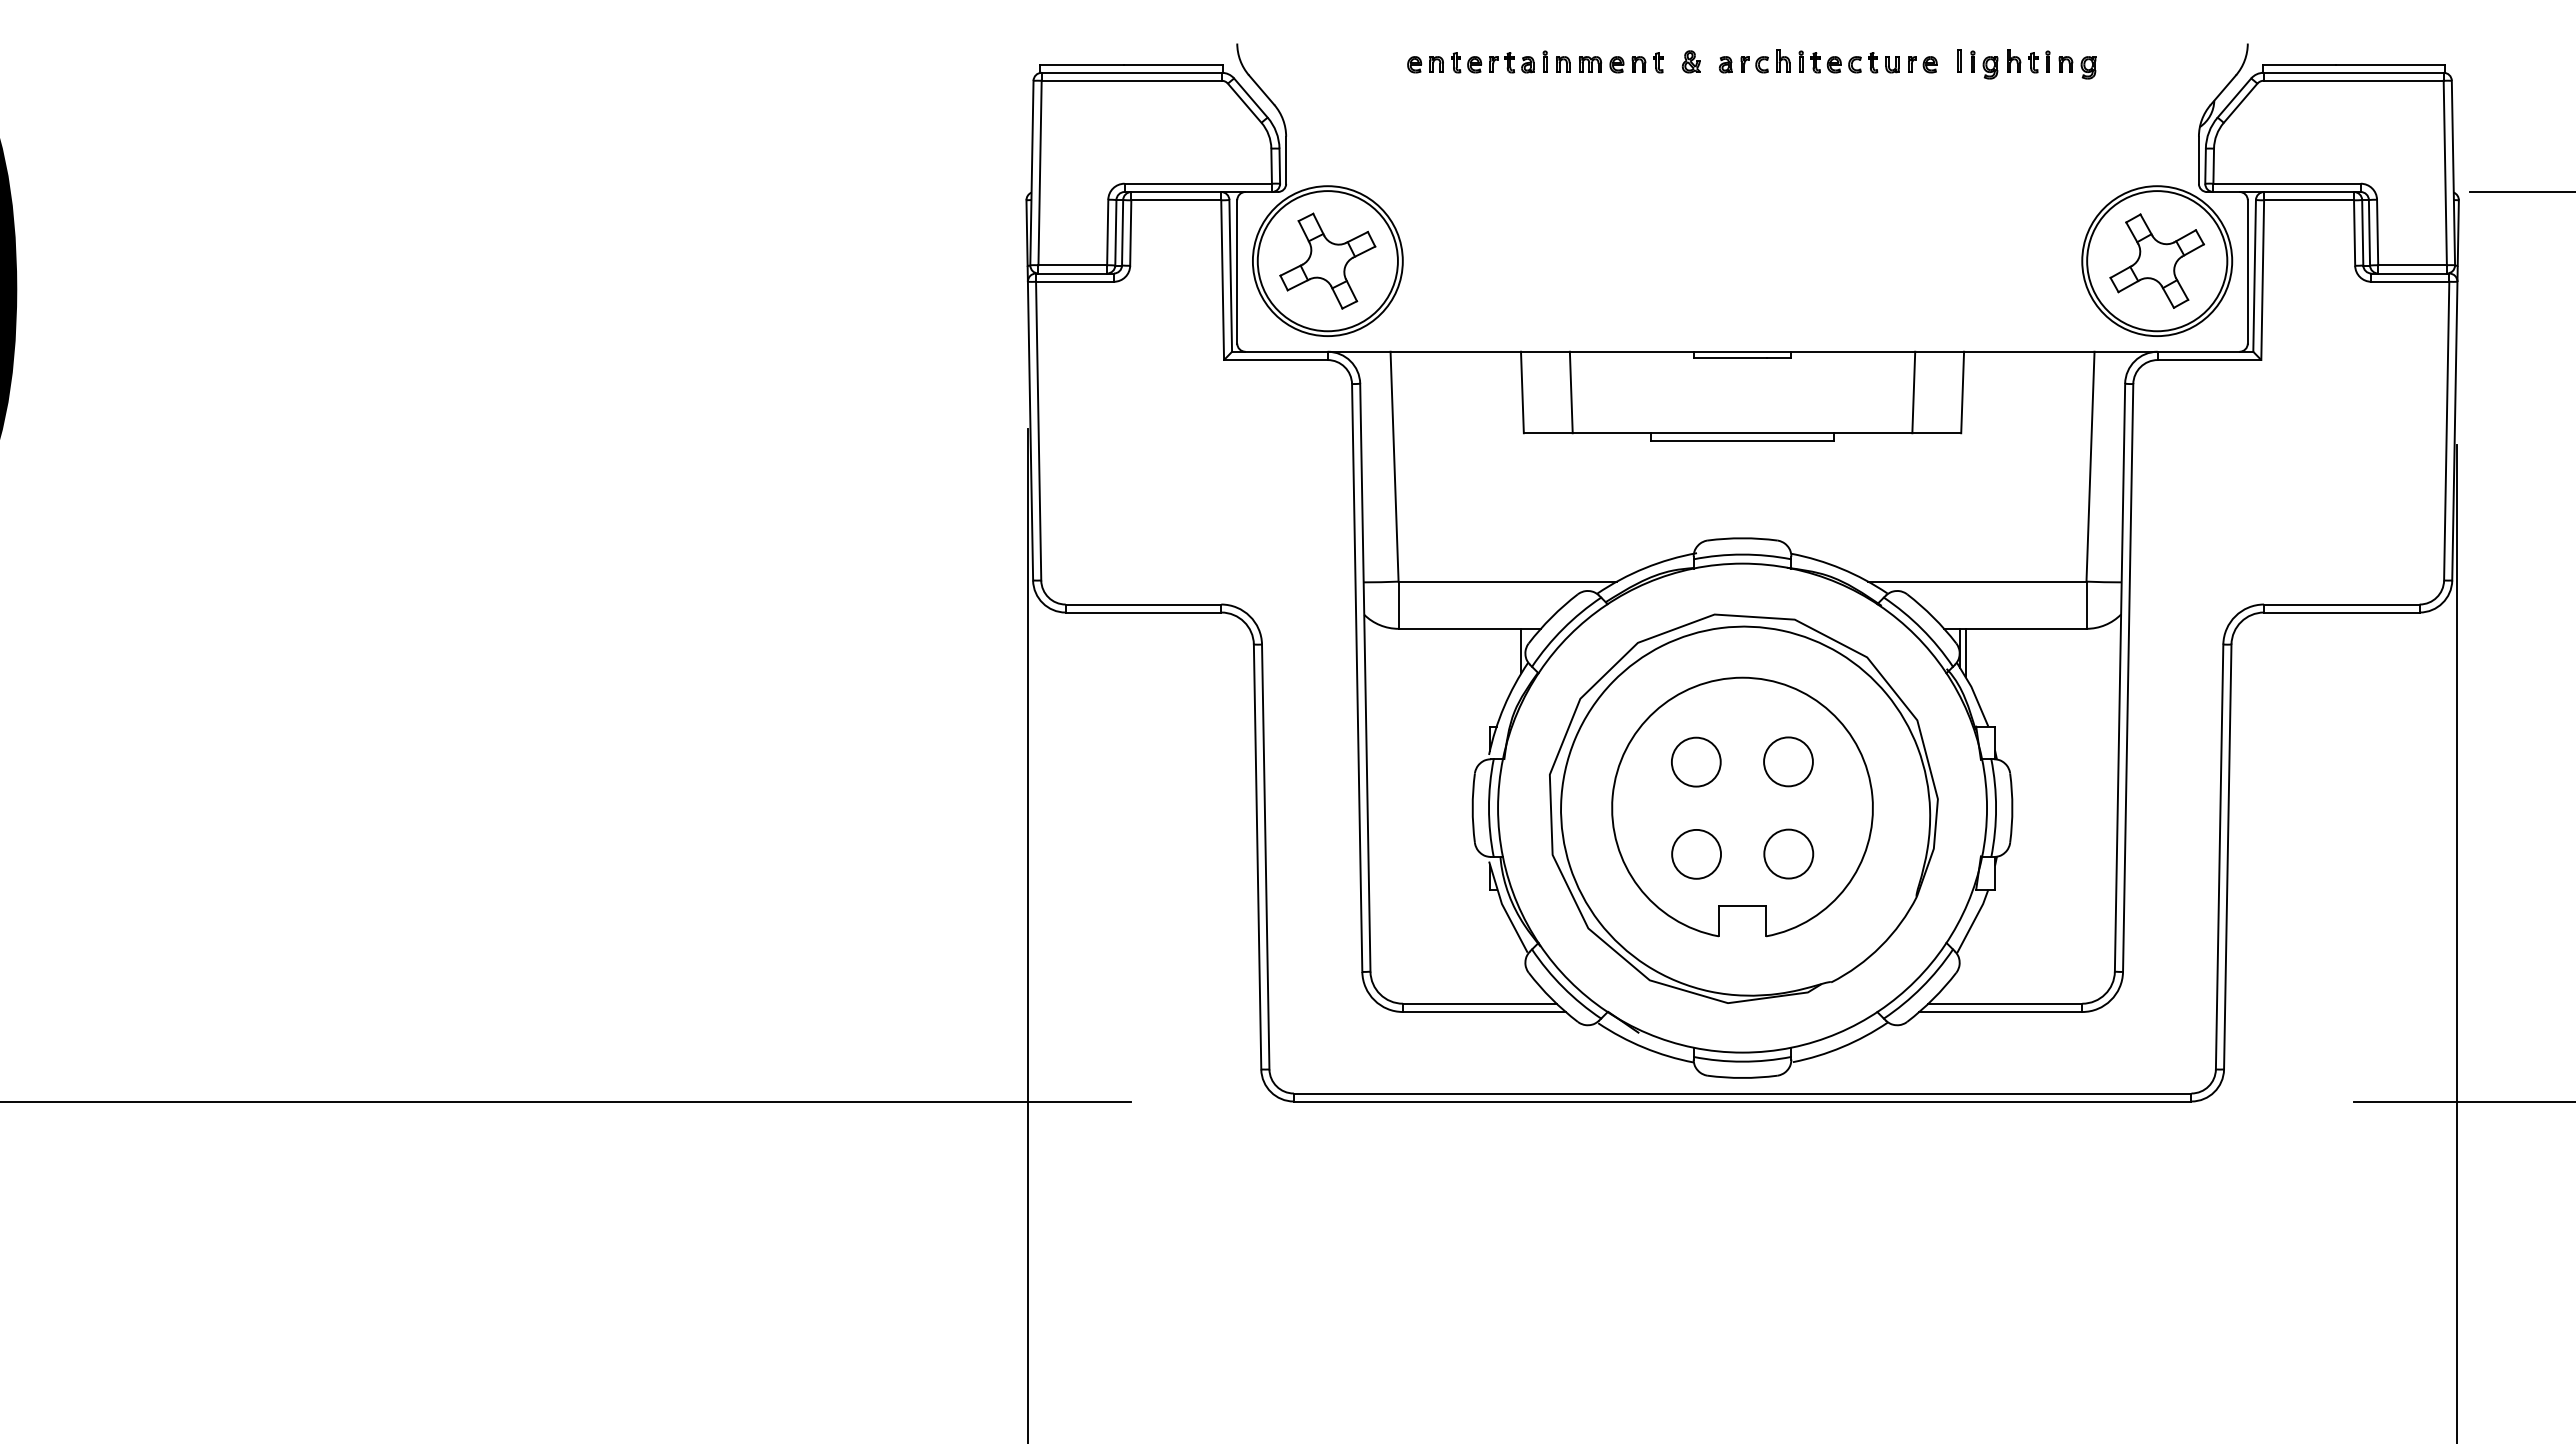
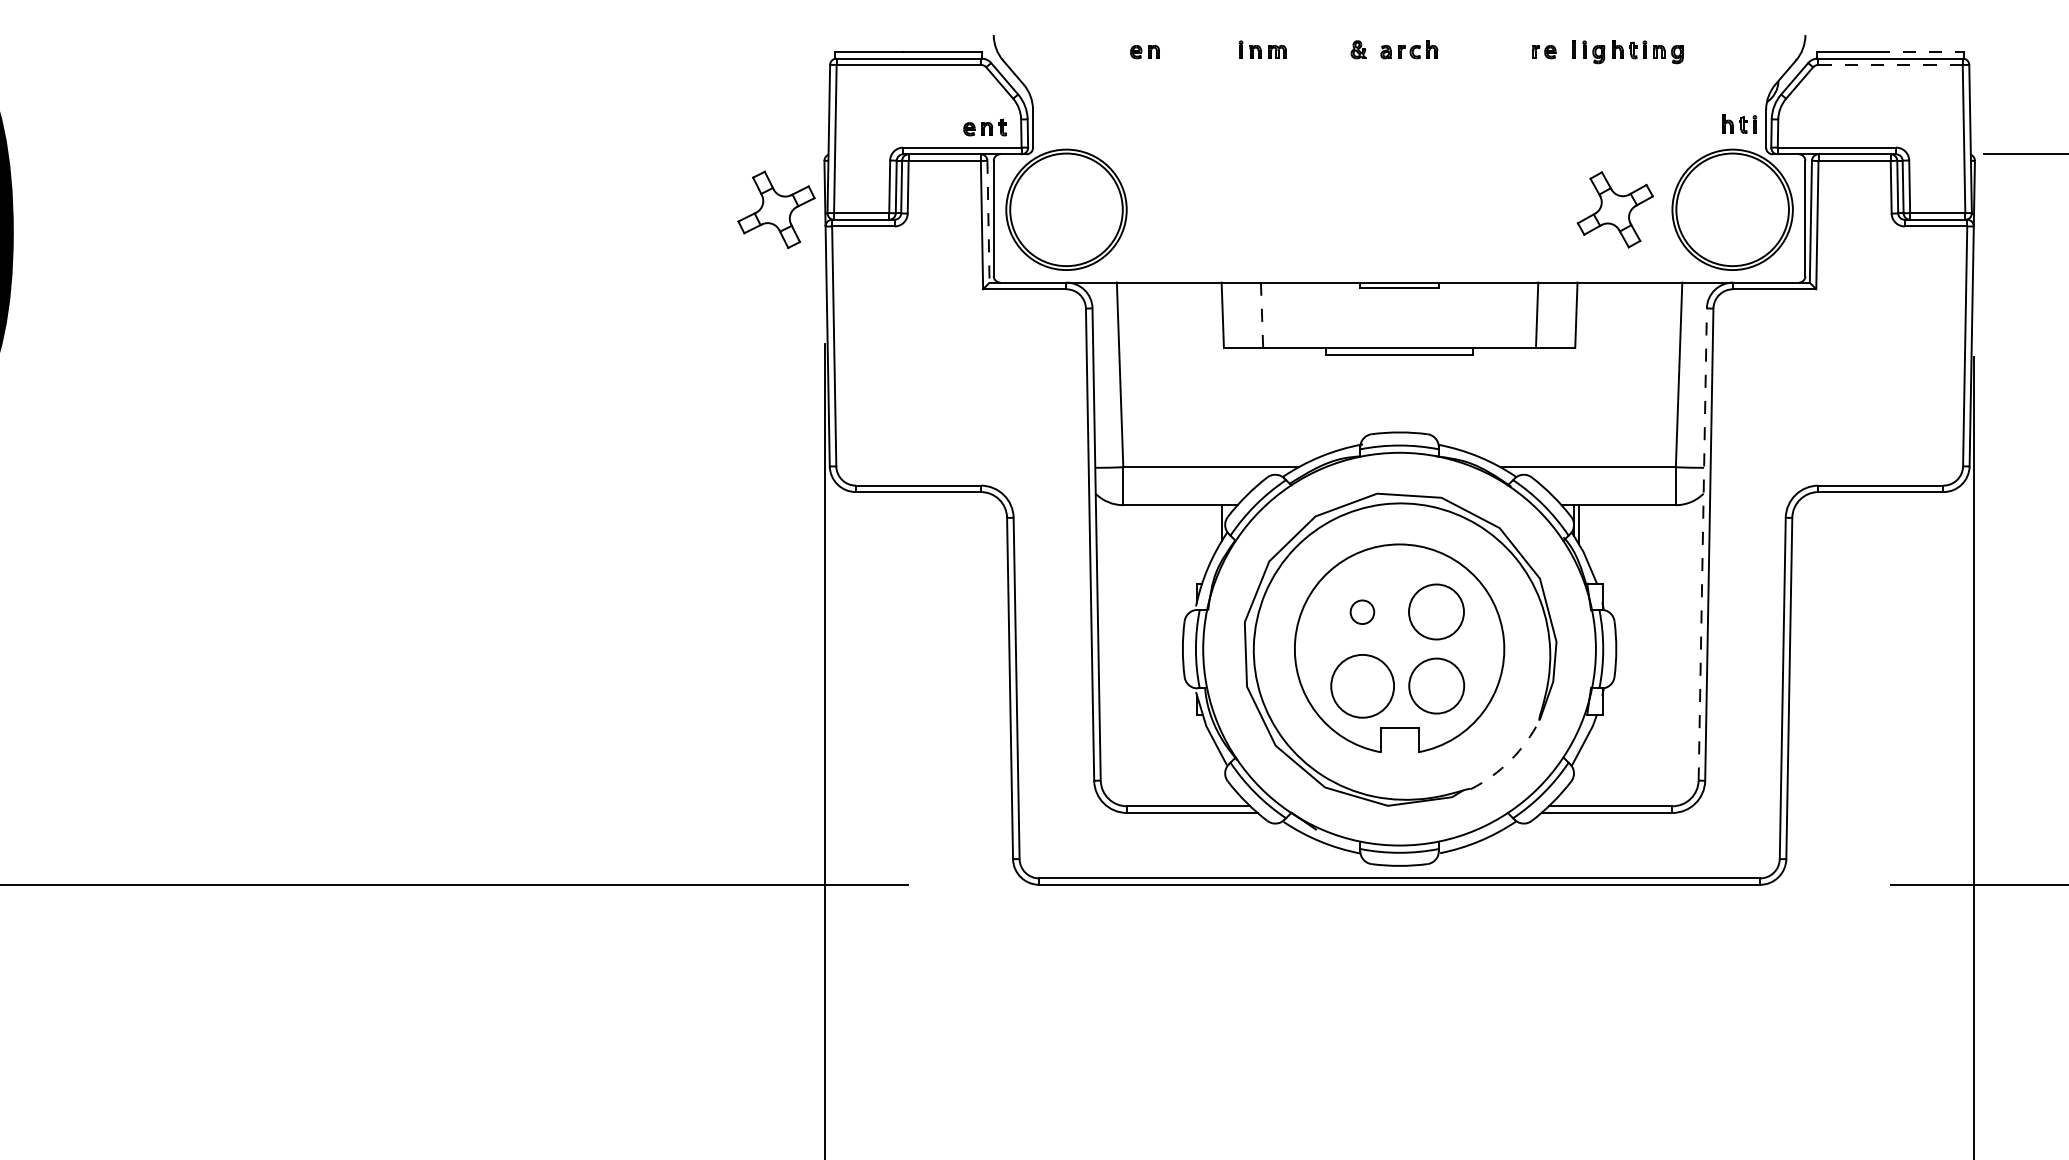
part: (1848, 61) -> (1484, 49), removed
part: (1492, 62) -> (1198, 50), removed
part: (1636, 62) -> (985, 127), moved
line: (2391, 64) -> (1920, 51), solid -> dashed
line: (2353, 80) -> (1890, 64), solid -> dashed
part: (2165, 154) -> (1739, 124), added
part: (1327, 260) -> (776, 209), moved
part: (2156, 260) -> (1614, 209), moved
line: (1230, 275) -> (988, 221), solid -> dashed
line: (1571, 392) -> (1262, 315), solid -> dashed
line: (2120, 677) -> (1703, 544), solid -> dashed
circle: (1695, 761) -> (1361, 611), size x0.6
circle: (1788, 761) -> (1436, 611), size x1.4
circle: (1696, 853) -> (1362, 685), size x1.6
circle: (1788, 853) -> (1436, 685), size x1.4
arc: (1880, 946) -> (1510, 760), solid -> dashed

